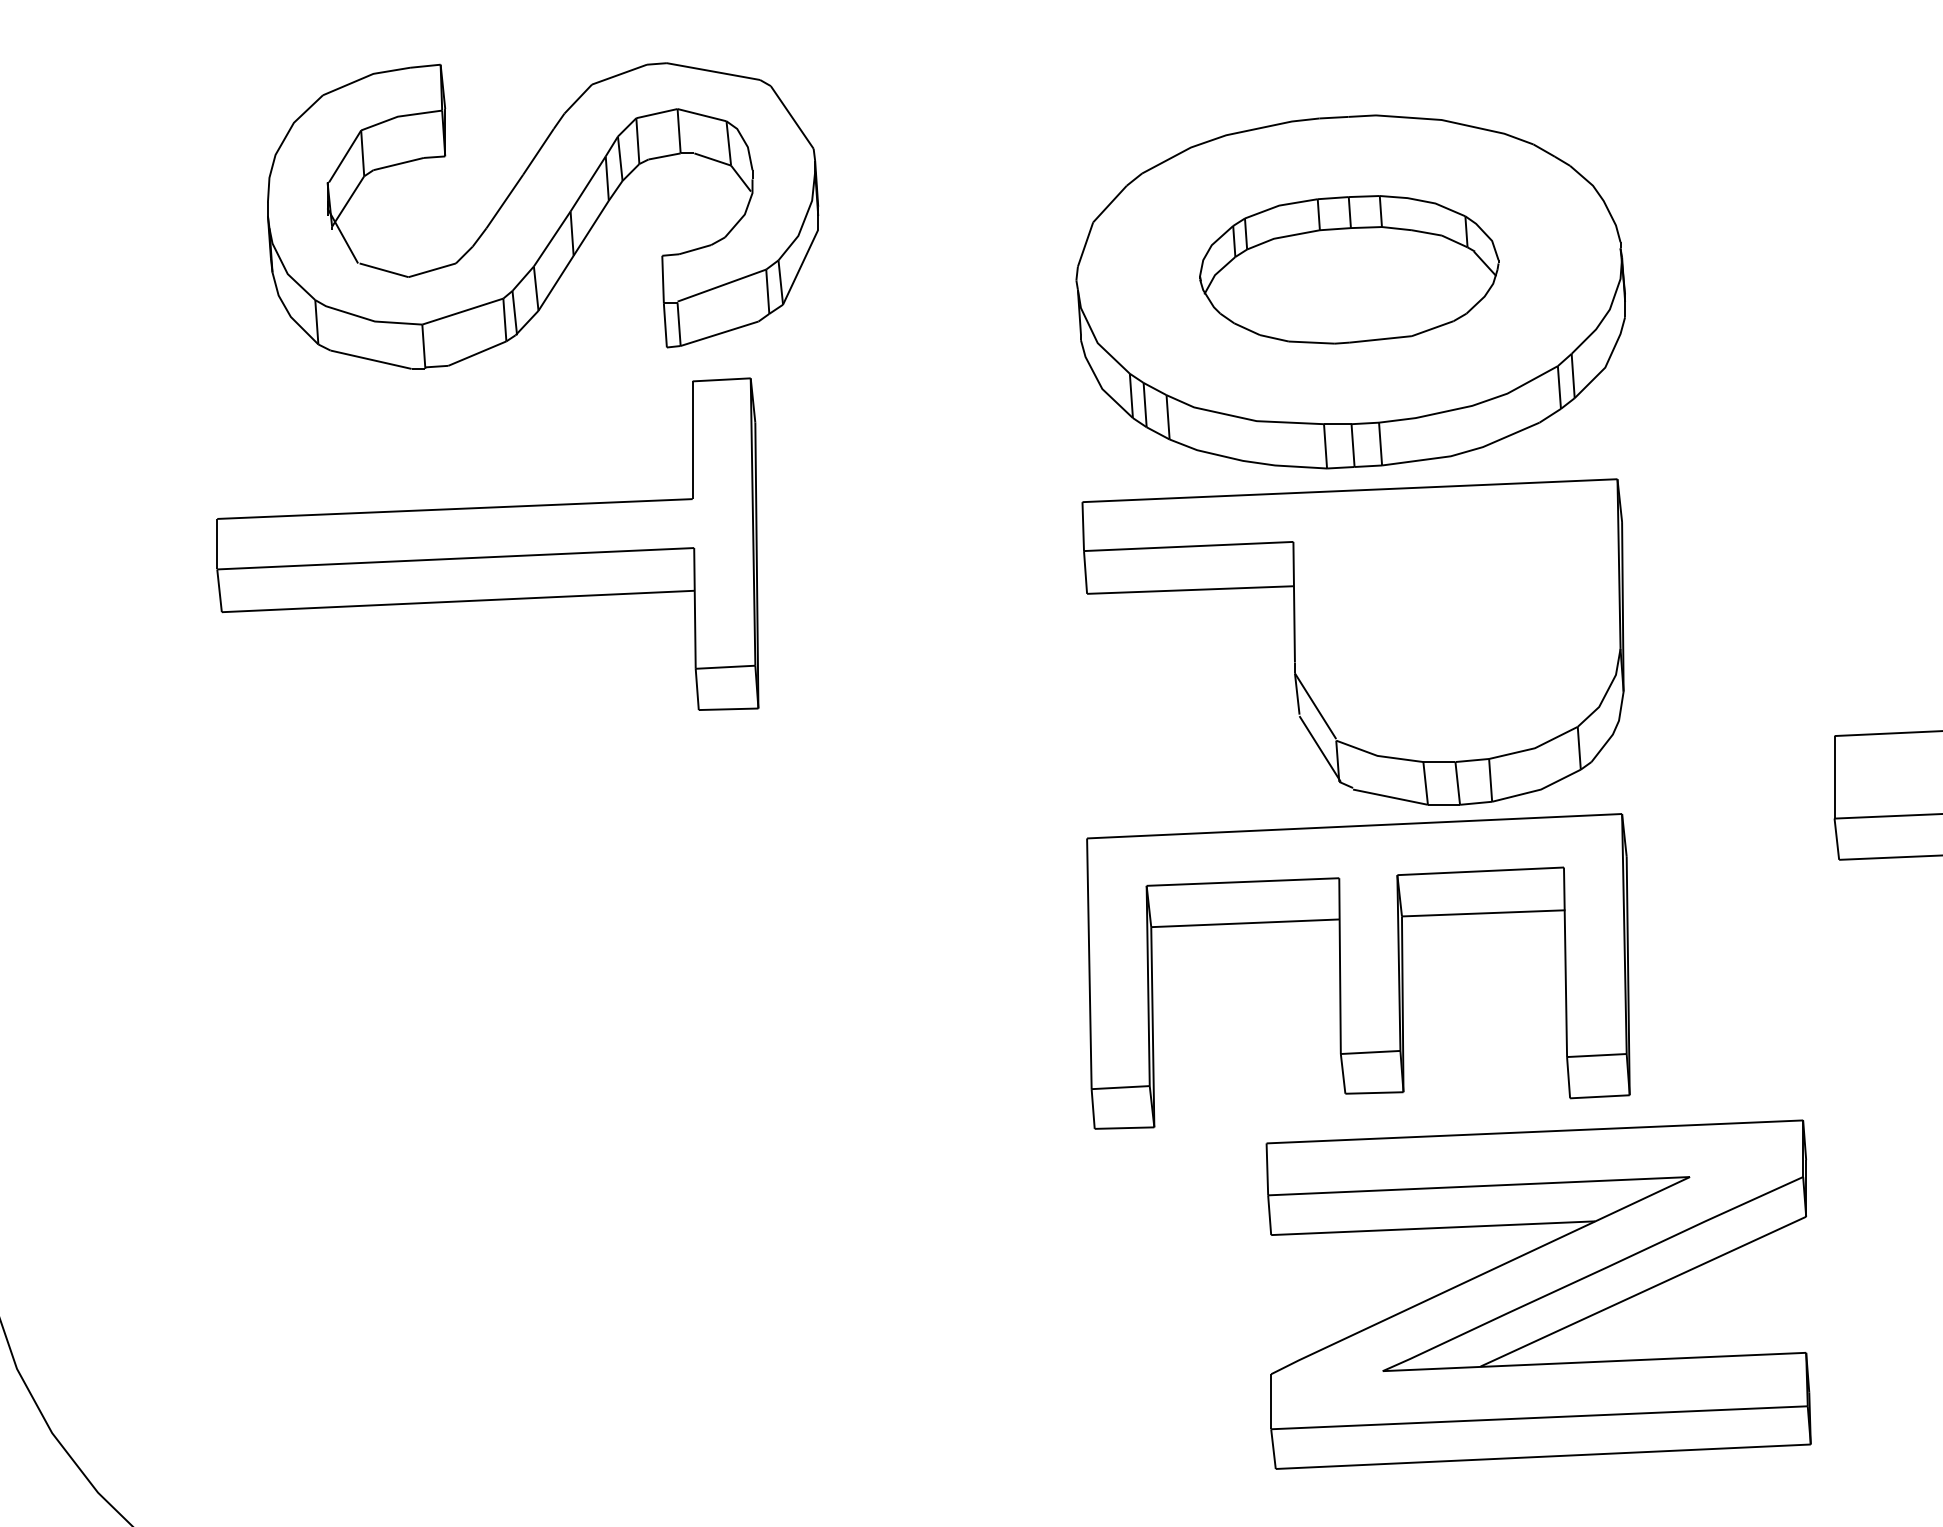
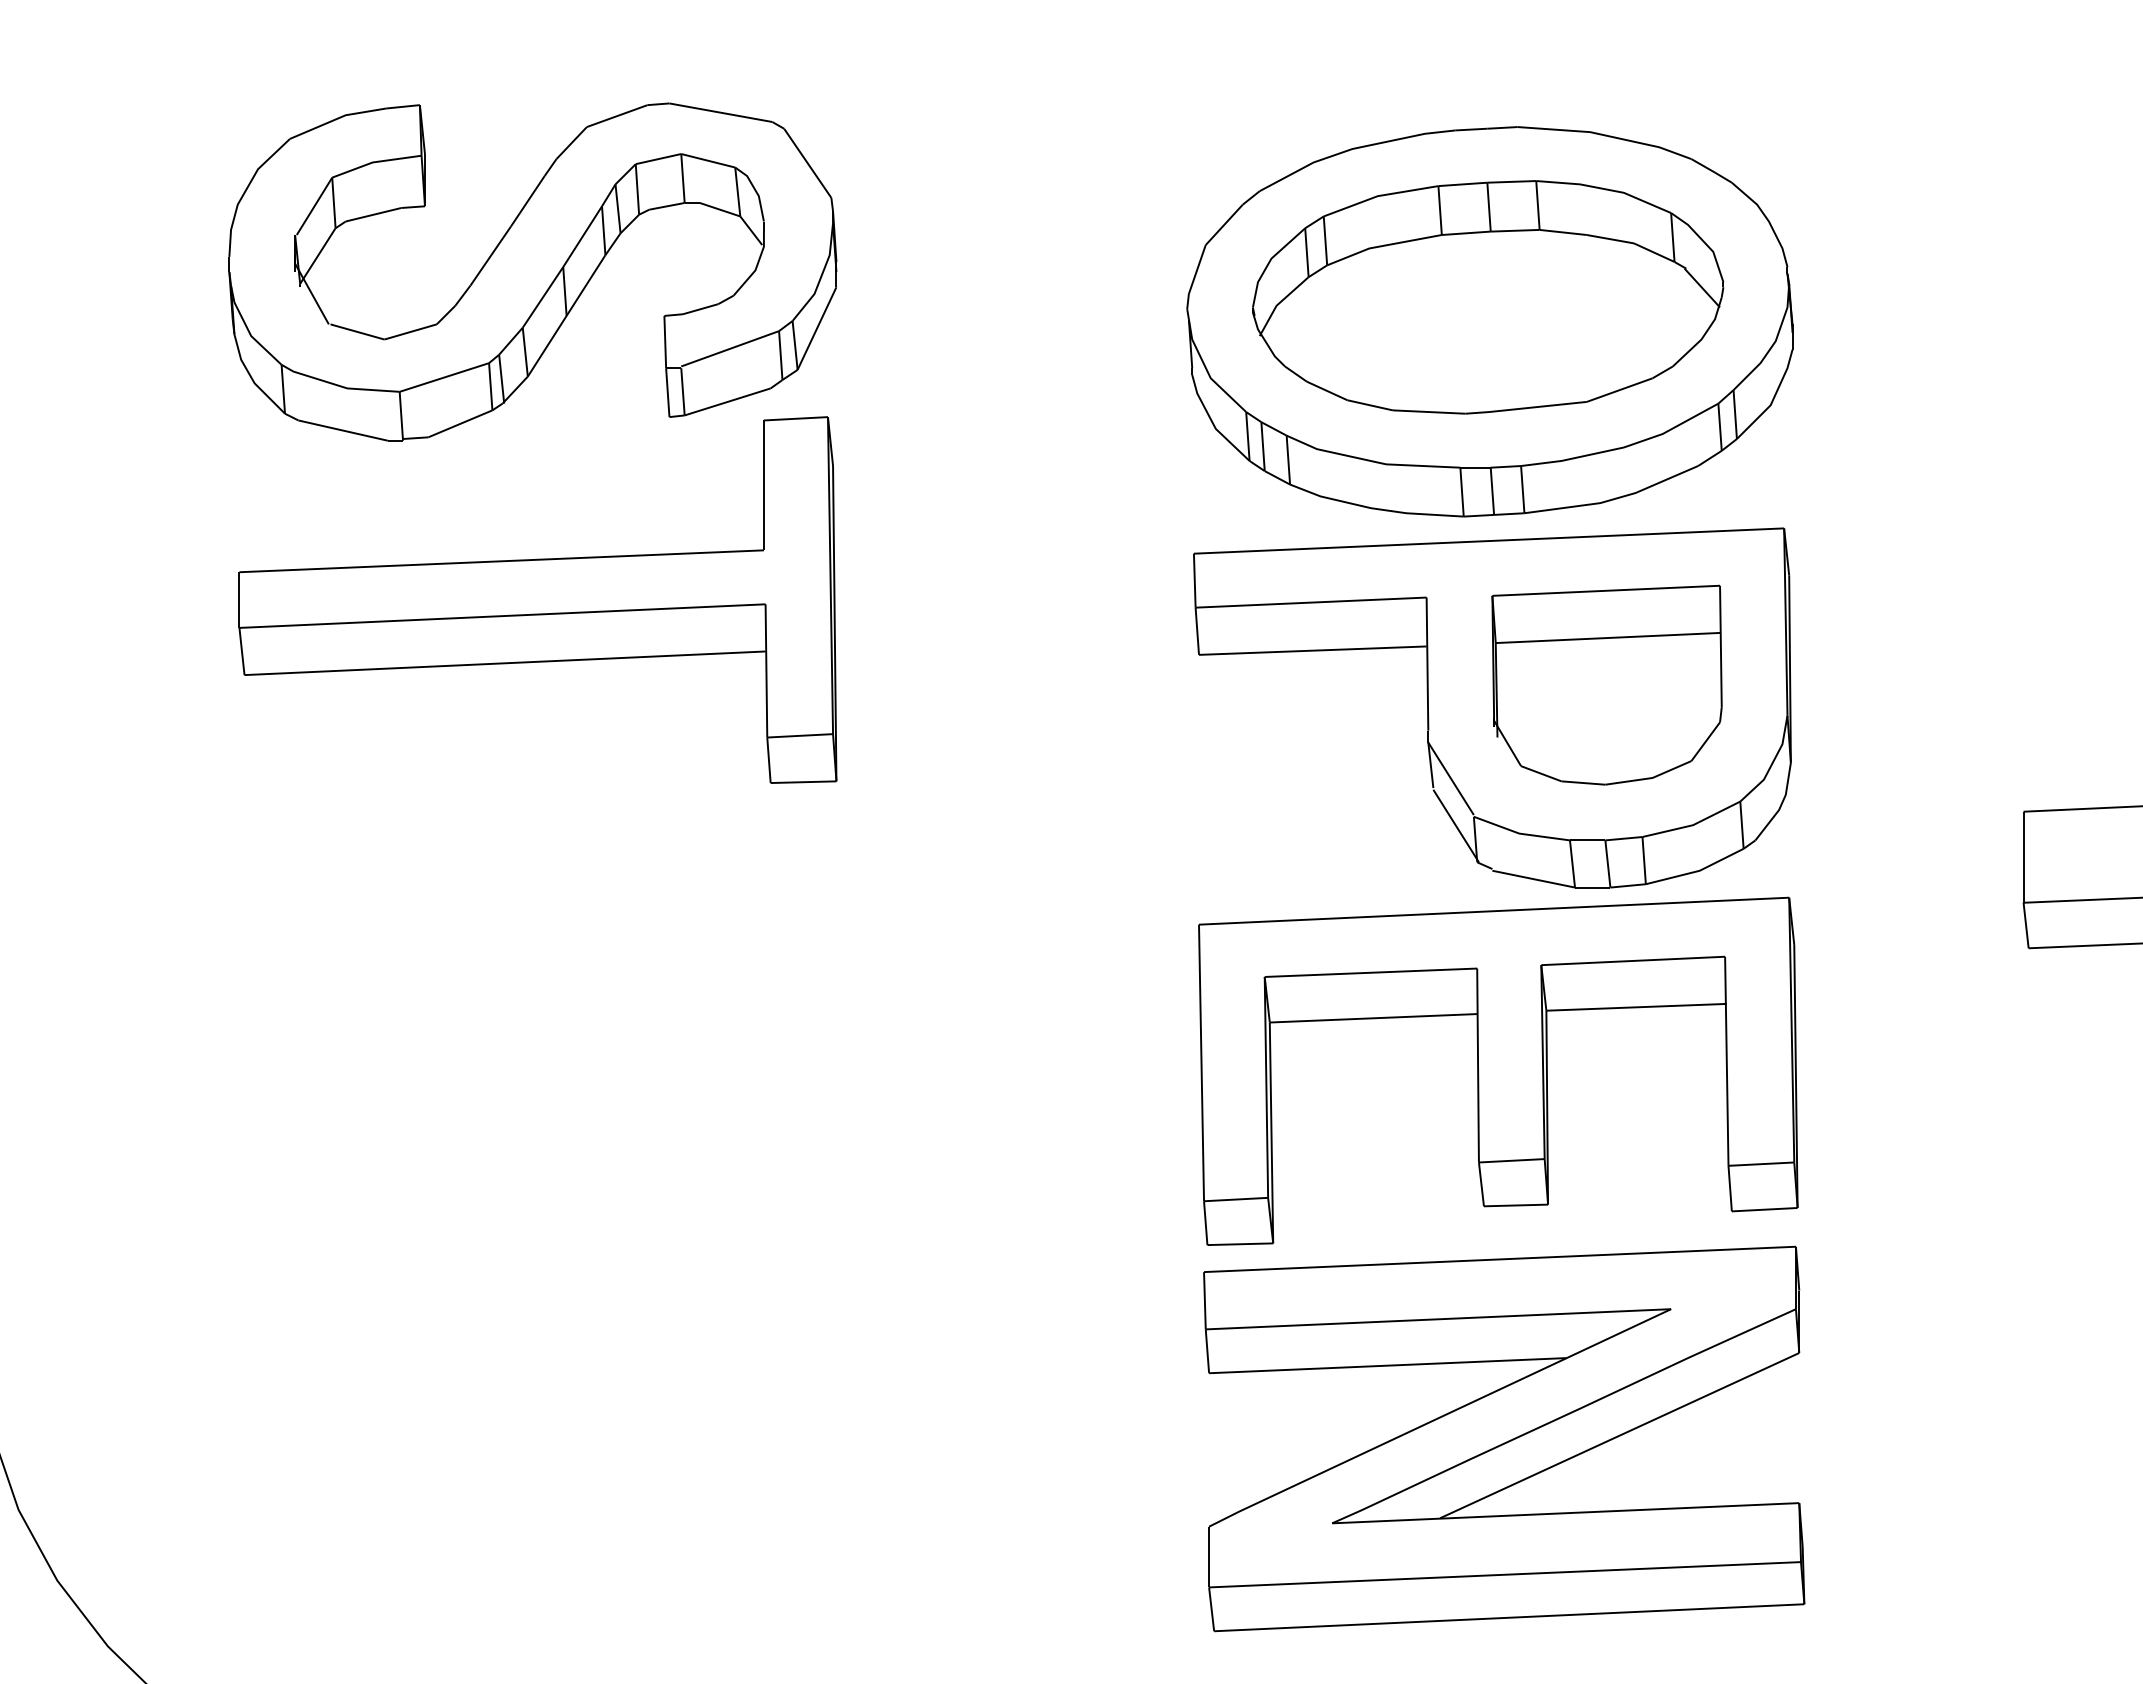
part: (542, 215) -> (532, 271), moved
part: (1349, 269) -> (1488, 297), size x1.43
part: (1456, 620) -> (1606, 684), added
part: (1538, 1294) -> (1504, 1438), moved

